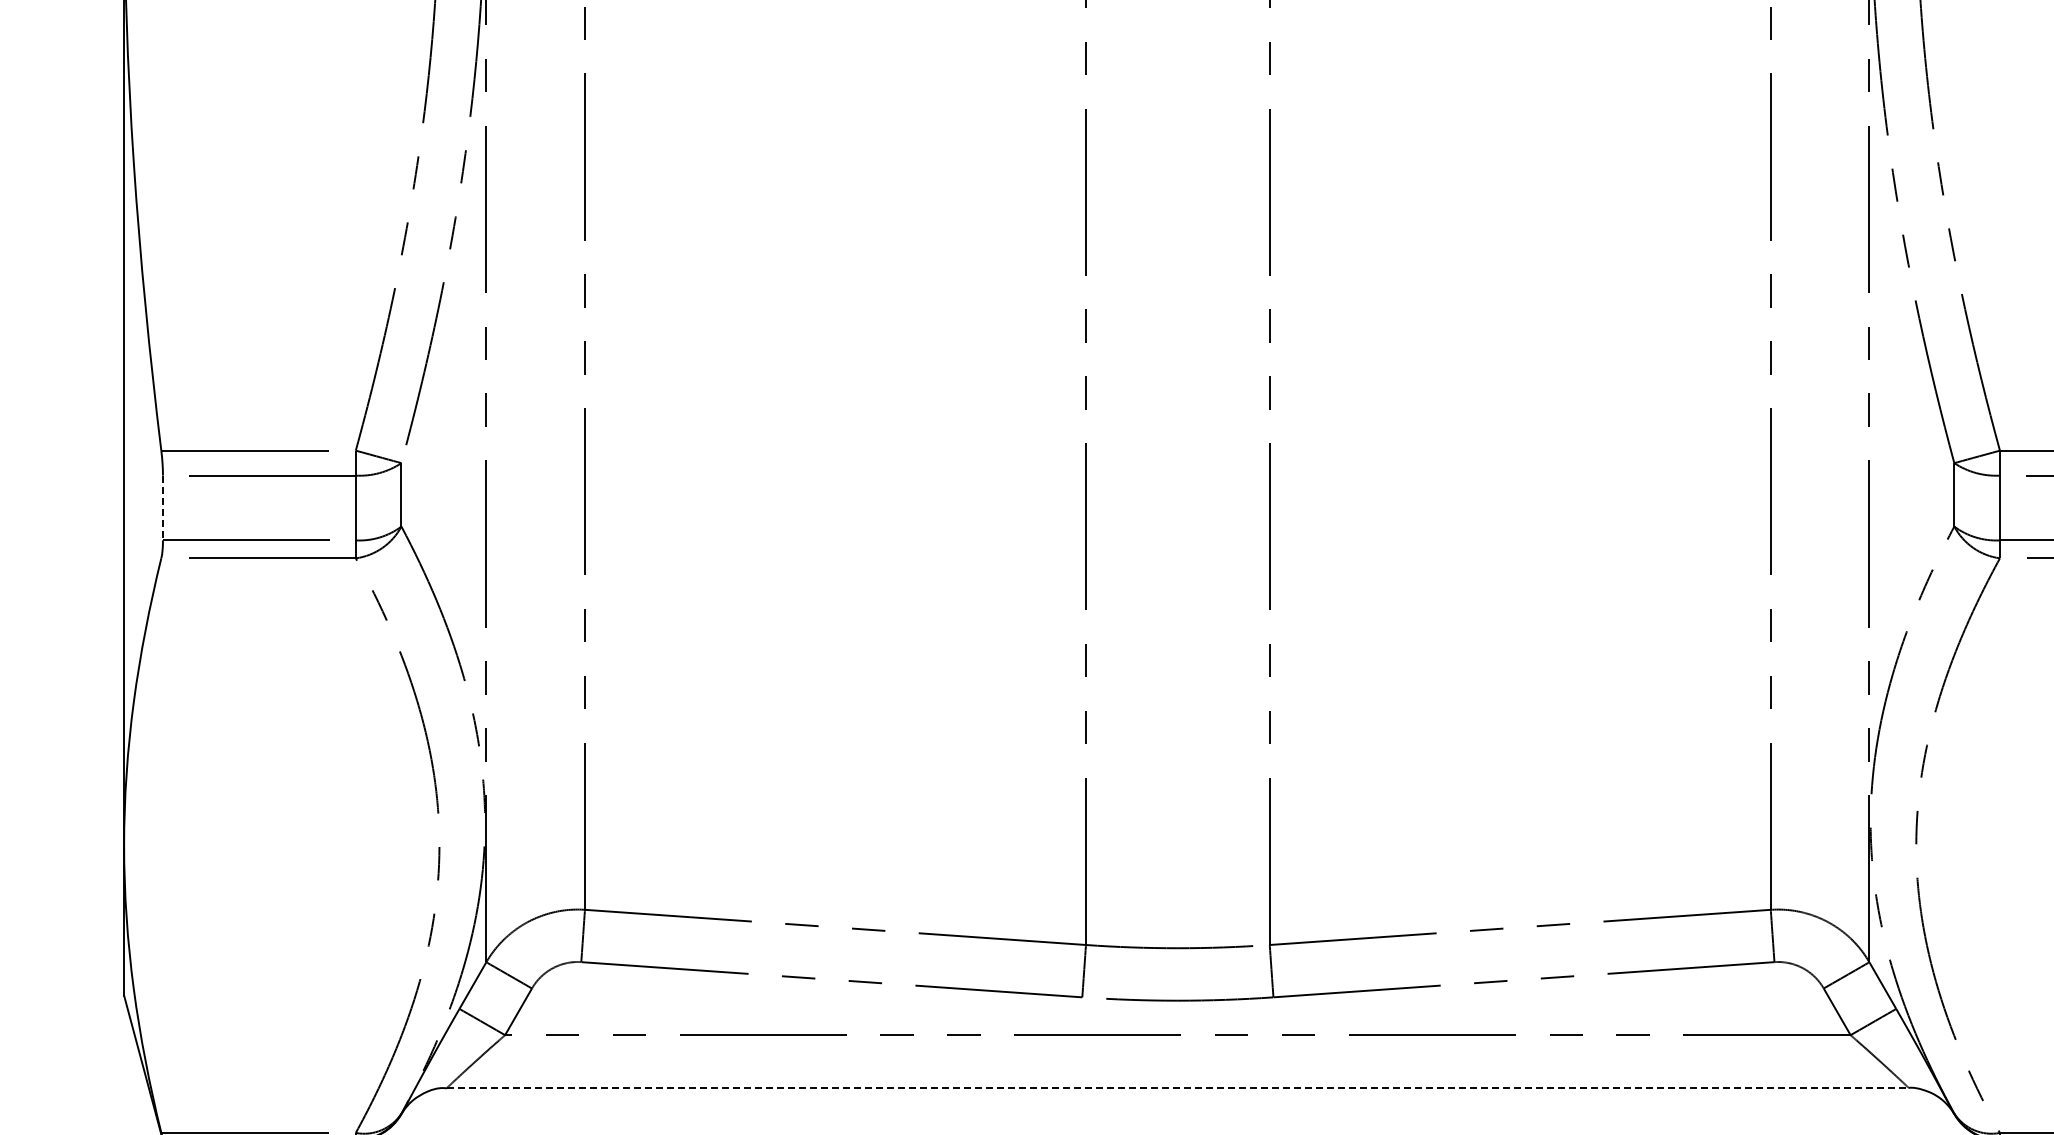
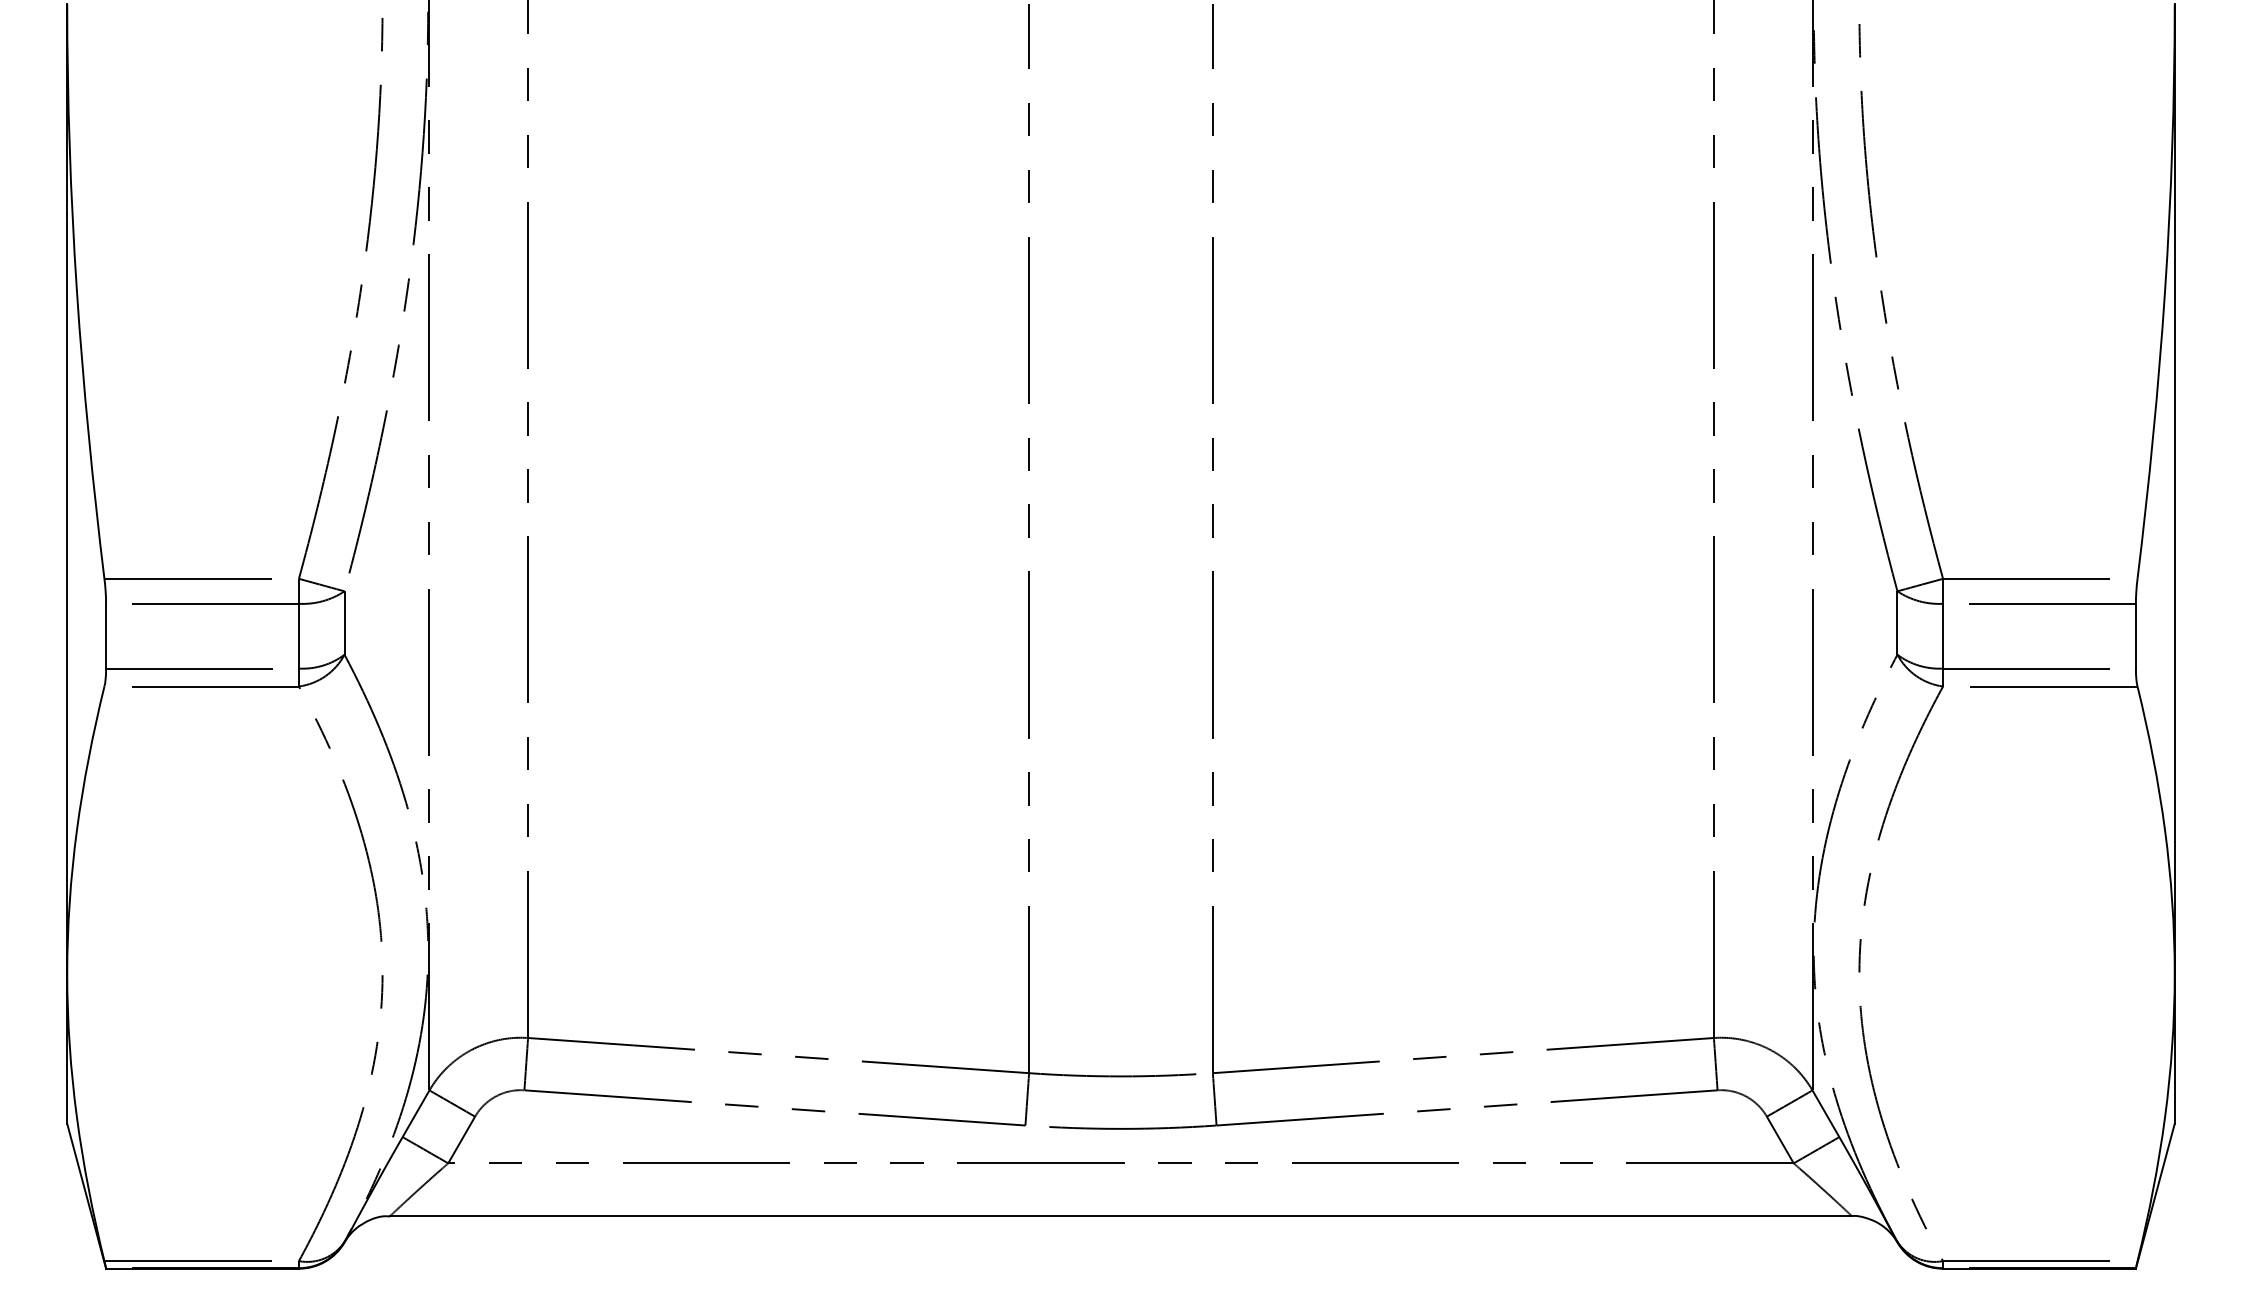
line: (163, 508) -> (106, 636), dashed -> solid
line: (1177, 1088) -> (1120, 1216), dashed -> solid

